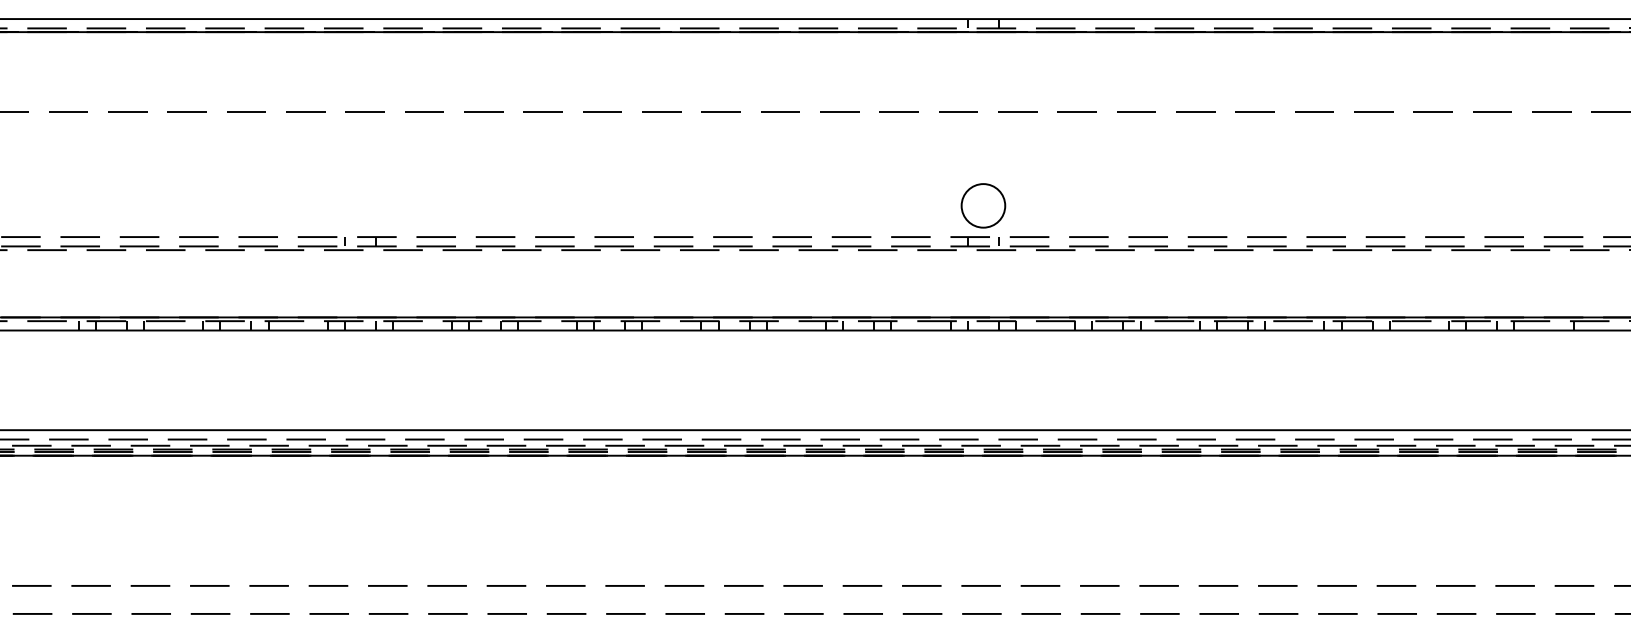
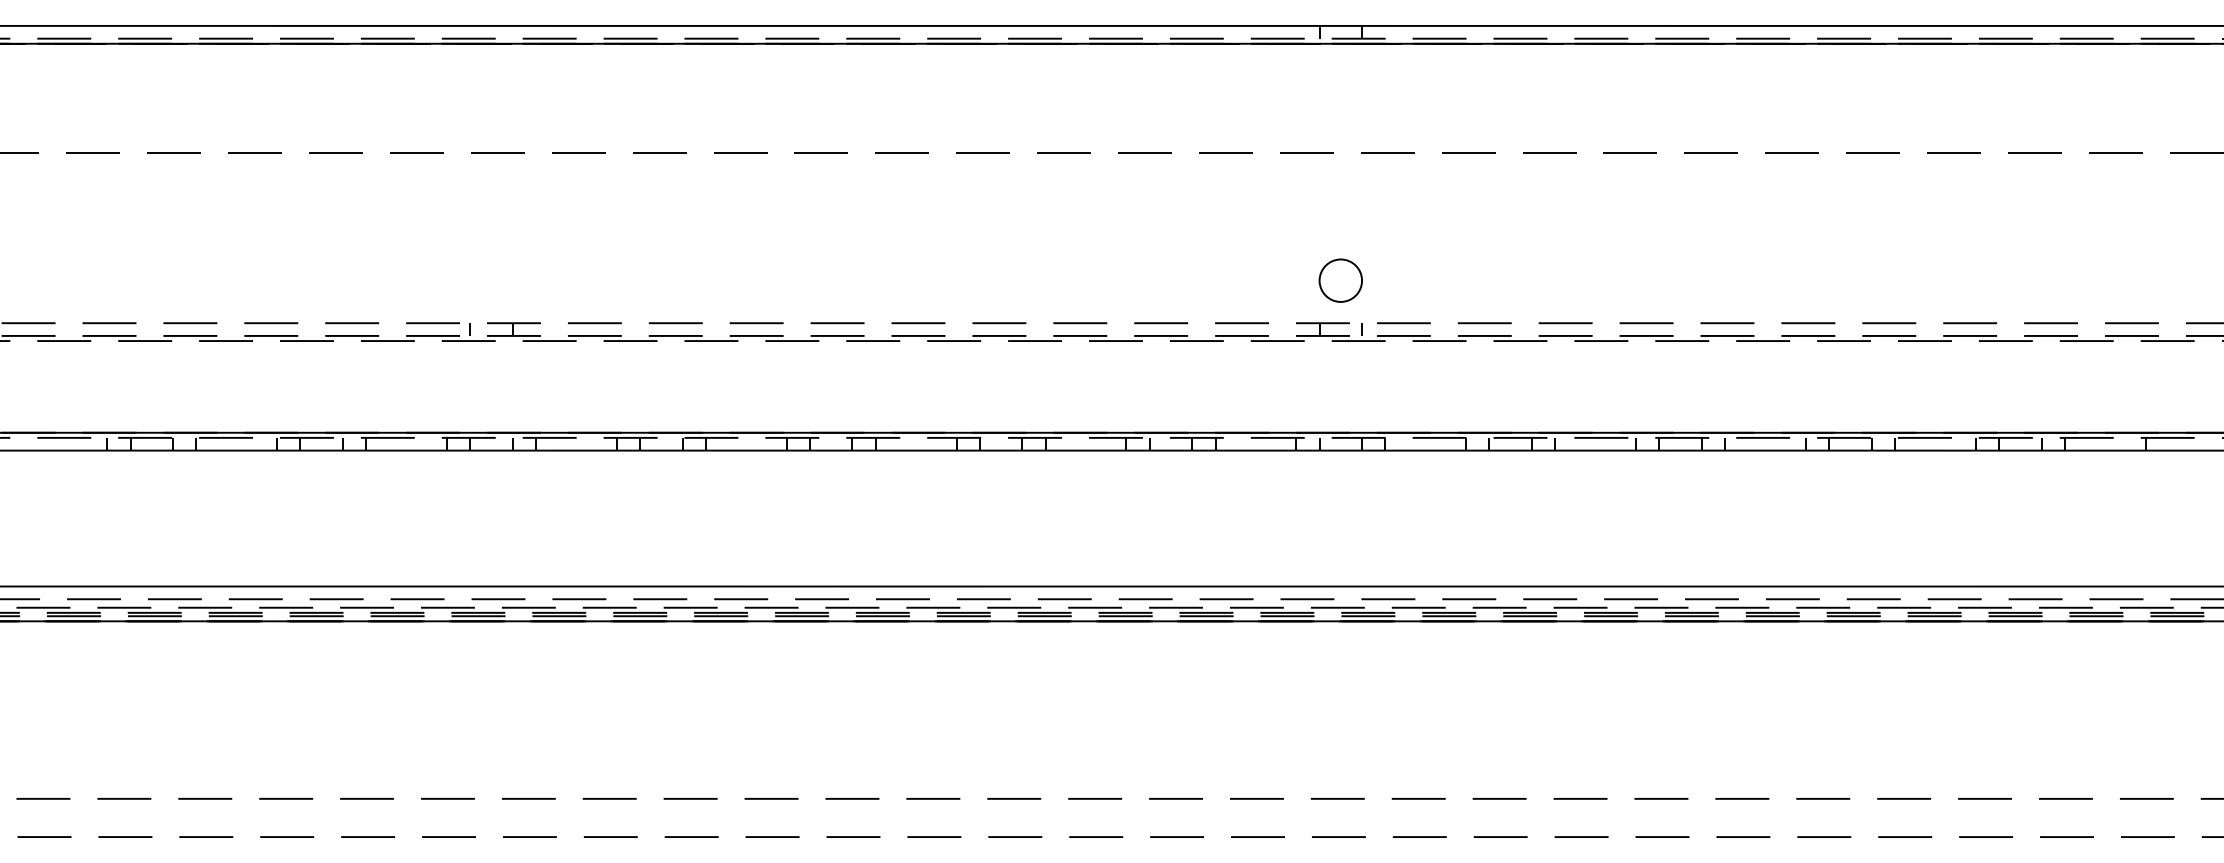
circle: (982, 205) -> (1339, 280), size x0.71

